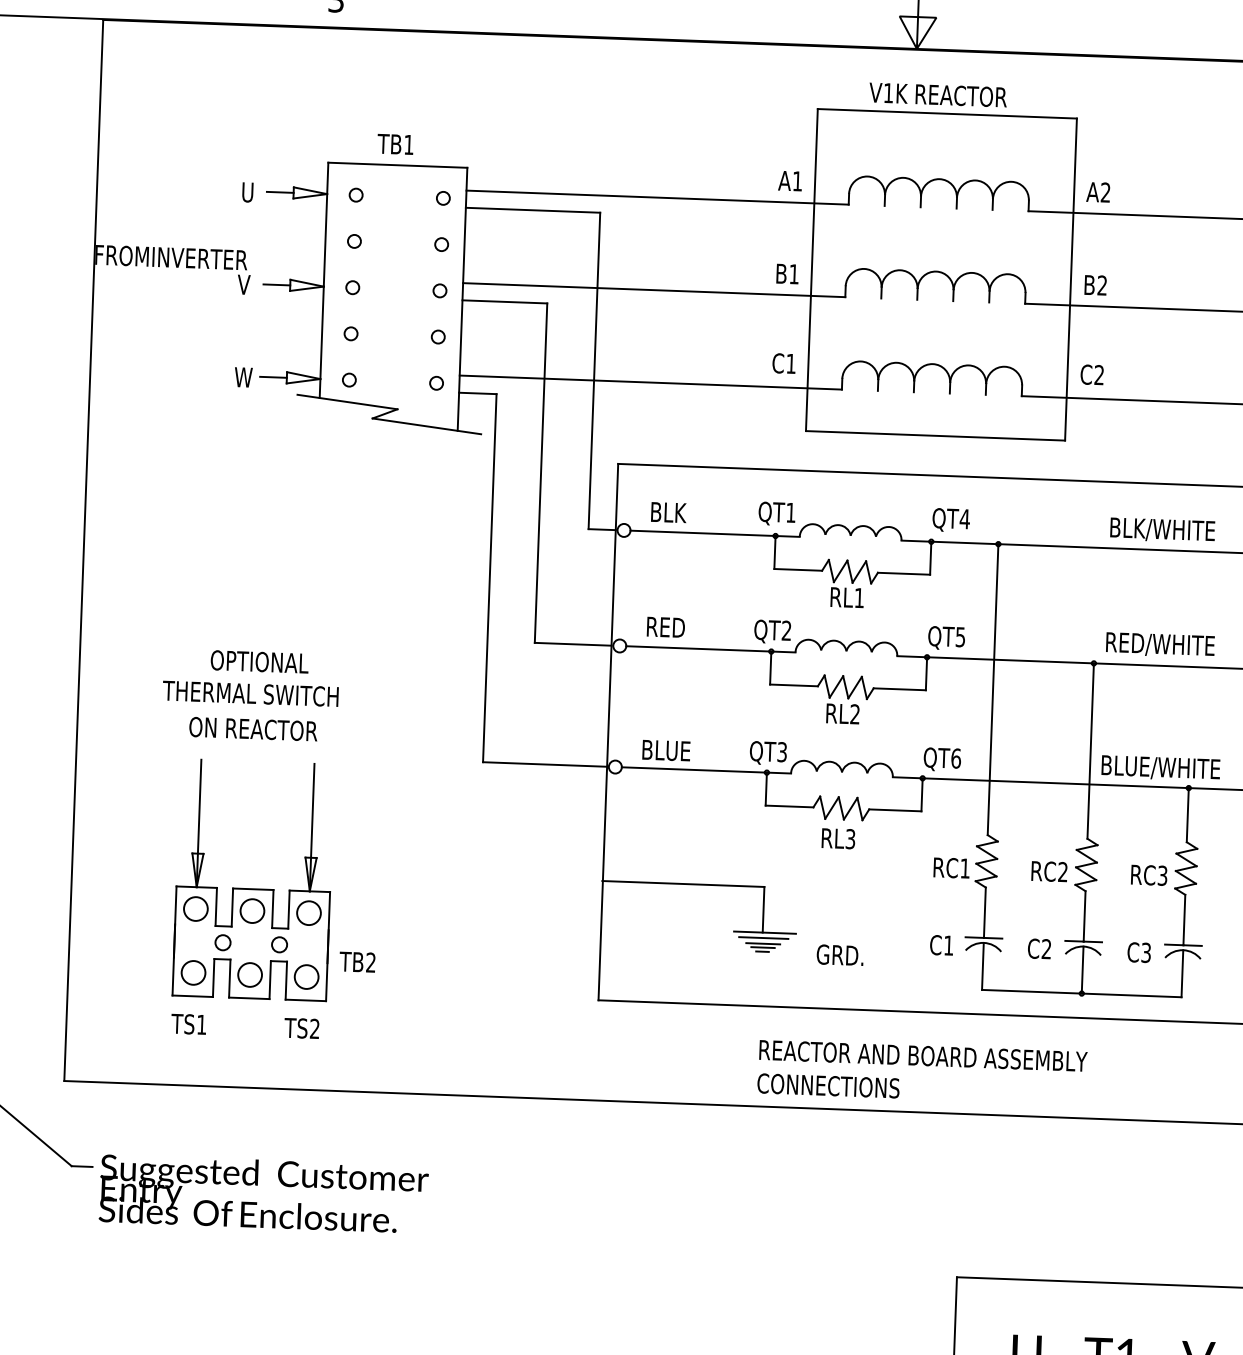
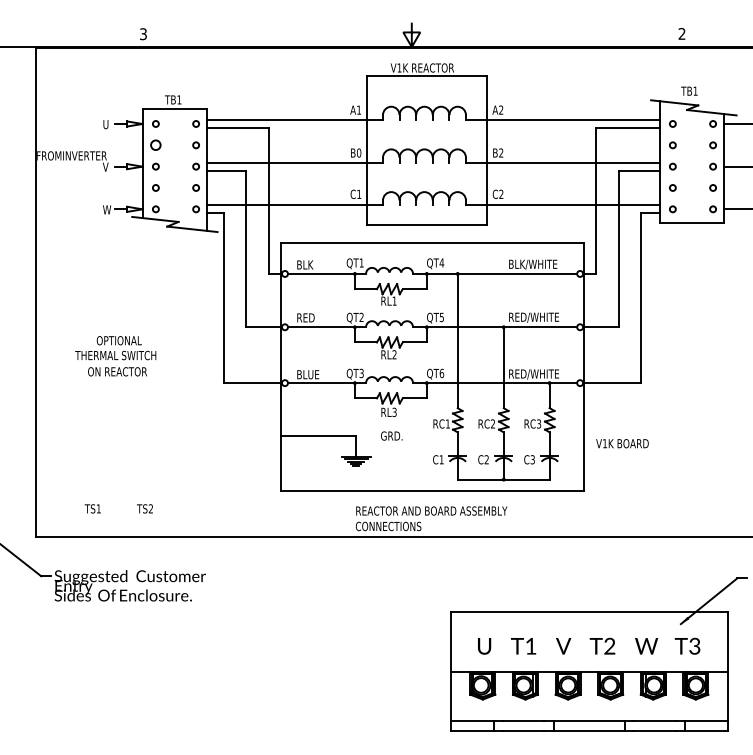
circle: (353, 241) -> (155, 145), size x1.6
text: (792, 273) -> (358, 152), B1 -> B0
text: (1161, 768) -> (536, 374), BLUE/WHITE -> RED/WHITE
part: (275, 881) -> (130, 441), removed
text: (839, 954) -> (391, 435), moved

